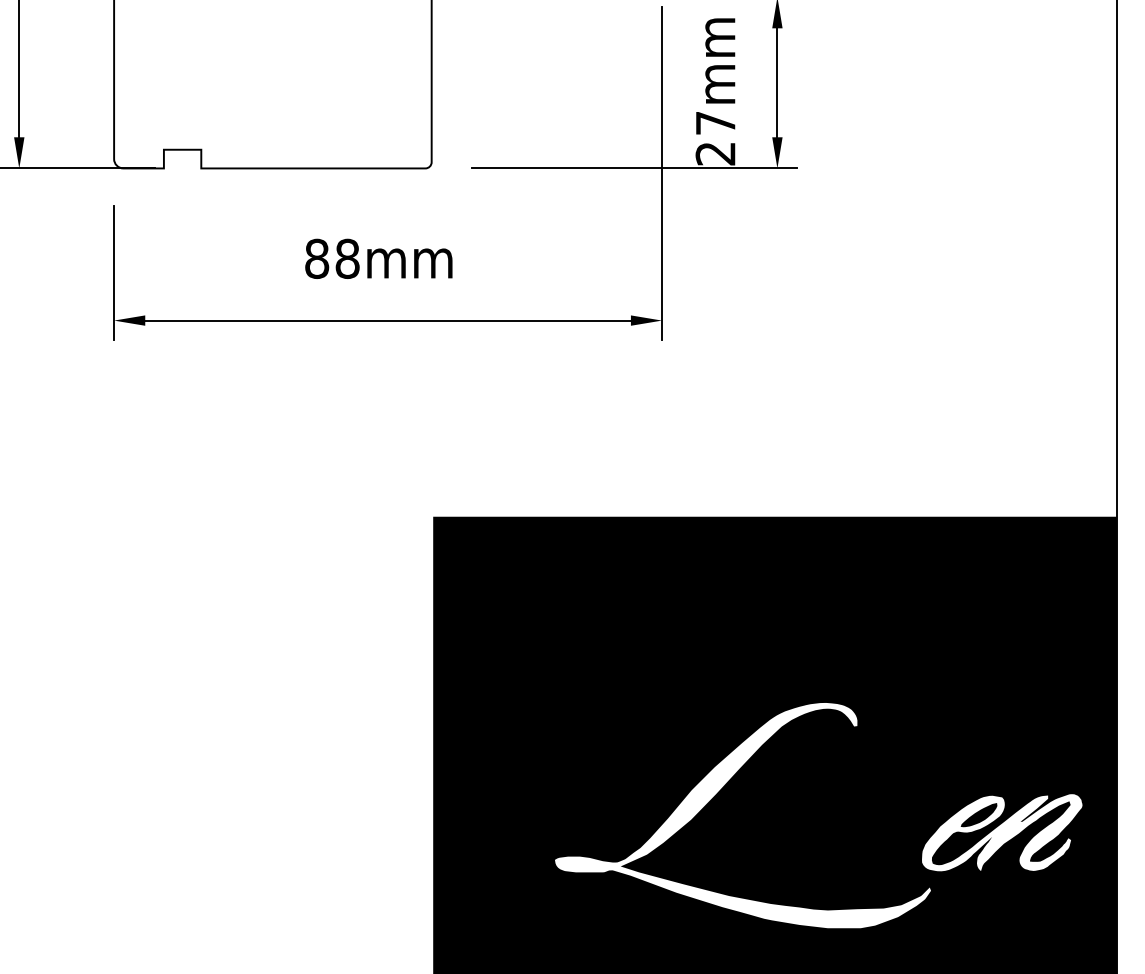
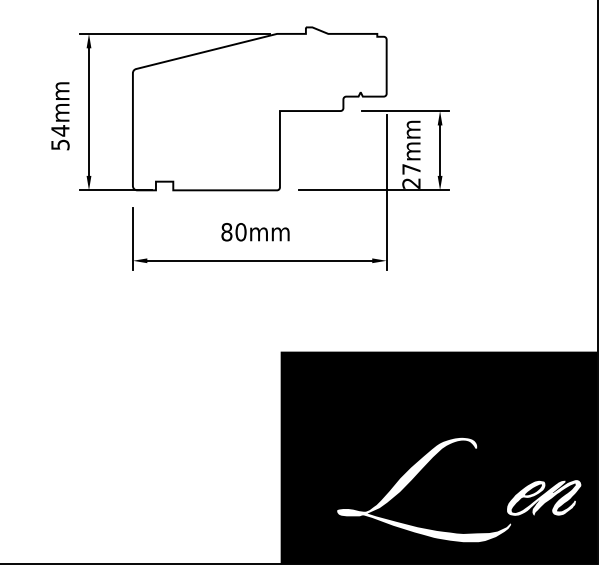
text: (346, 259) -> (240, 232), 88mm -> 80mm

